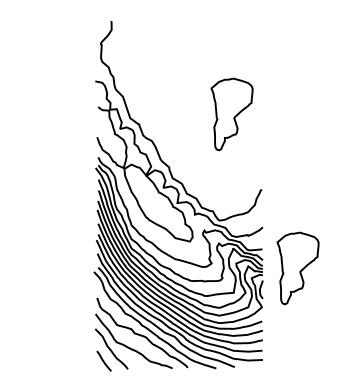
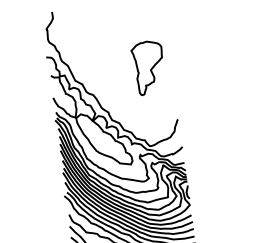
part: (297, 268) -> (211, 173), removed

